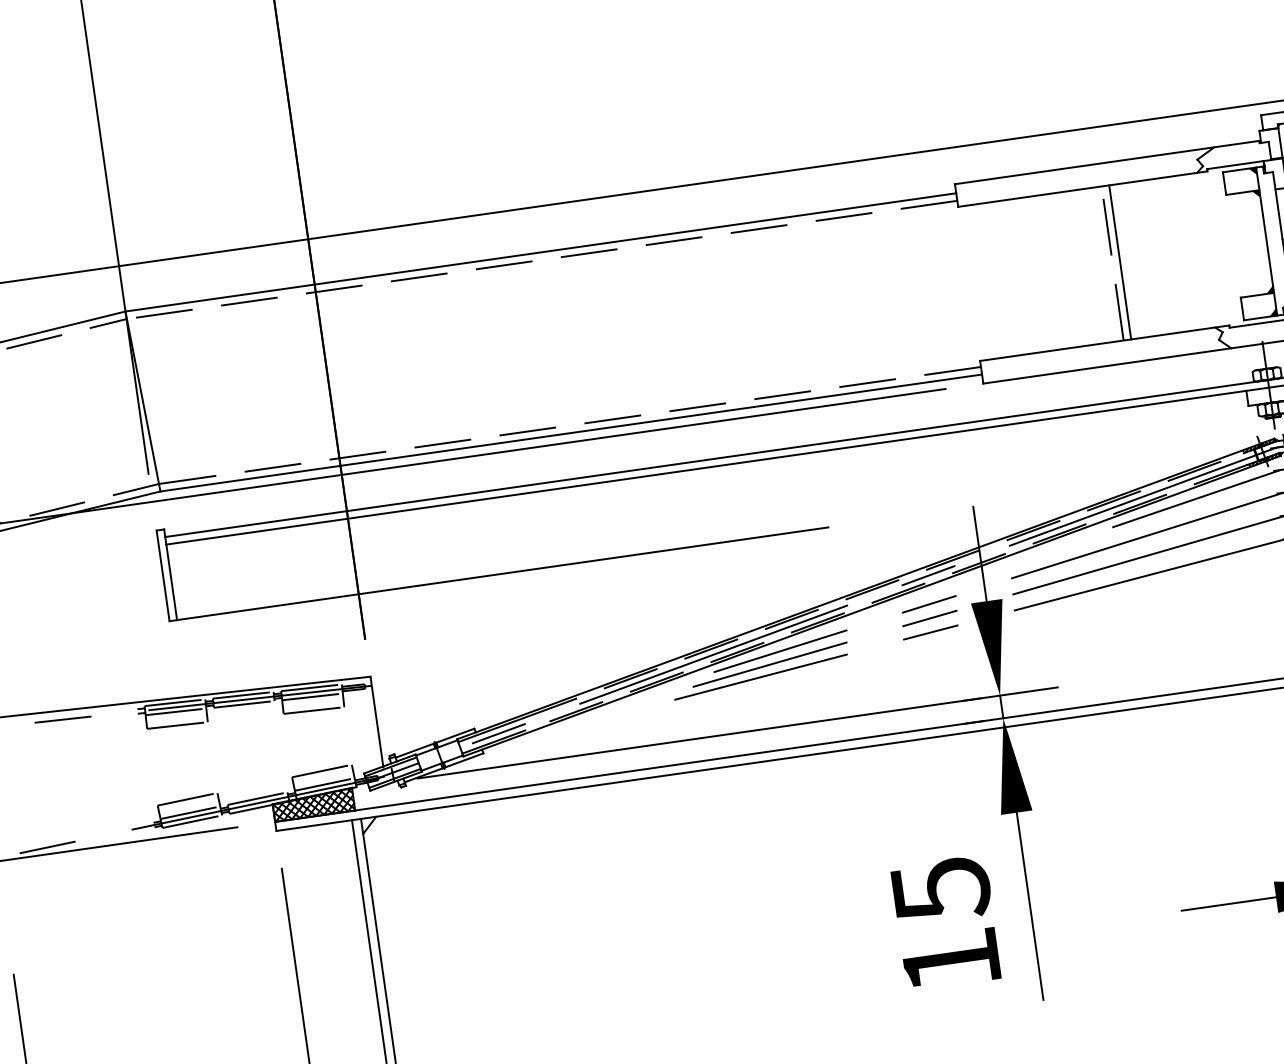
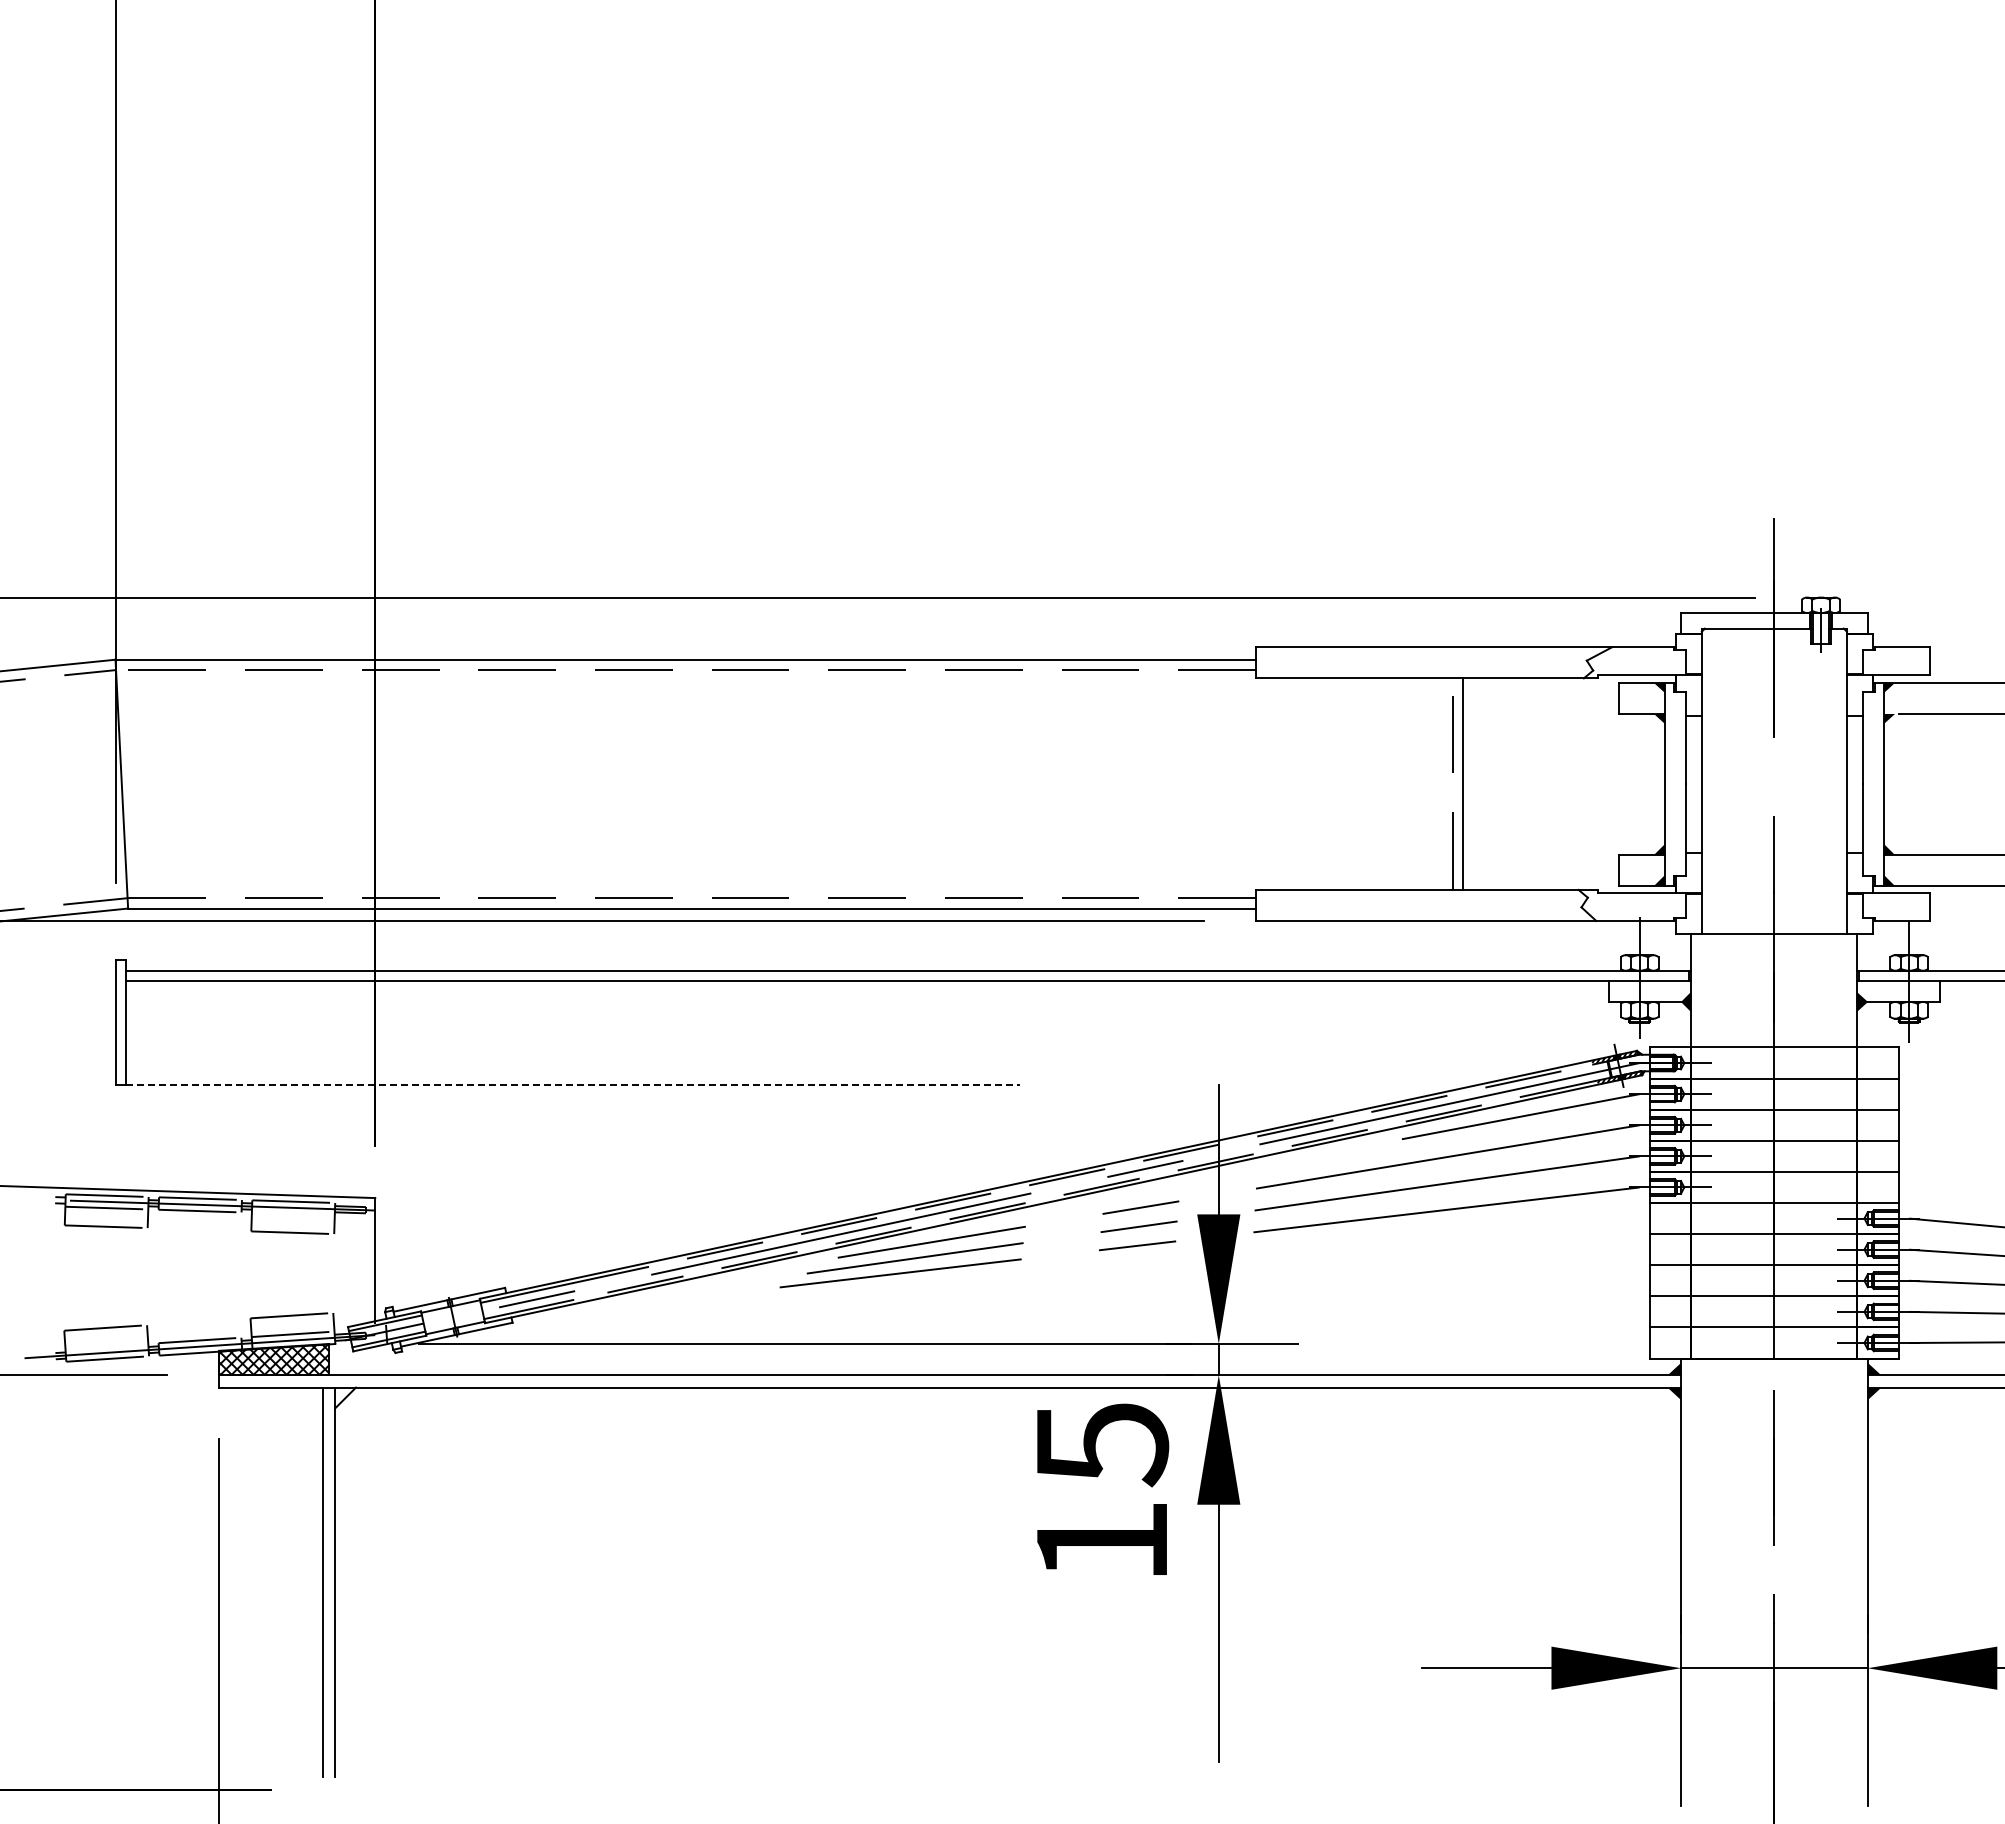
line: (503, 573) -> (573, 1084), solid -> dashed
line: (311, 696) -> (292, 1213), removed
line: (190, 812) -> (106, 1346), removed
text: (946, 922) -> (1103, 1488), moved

